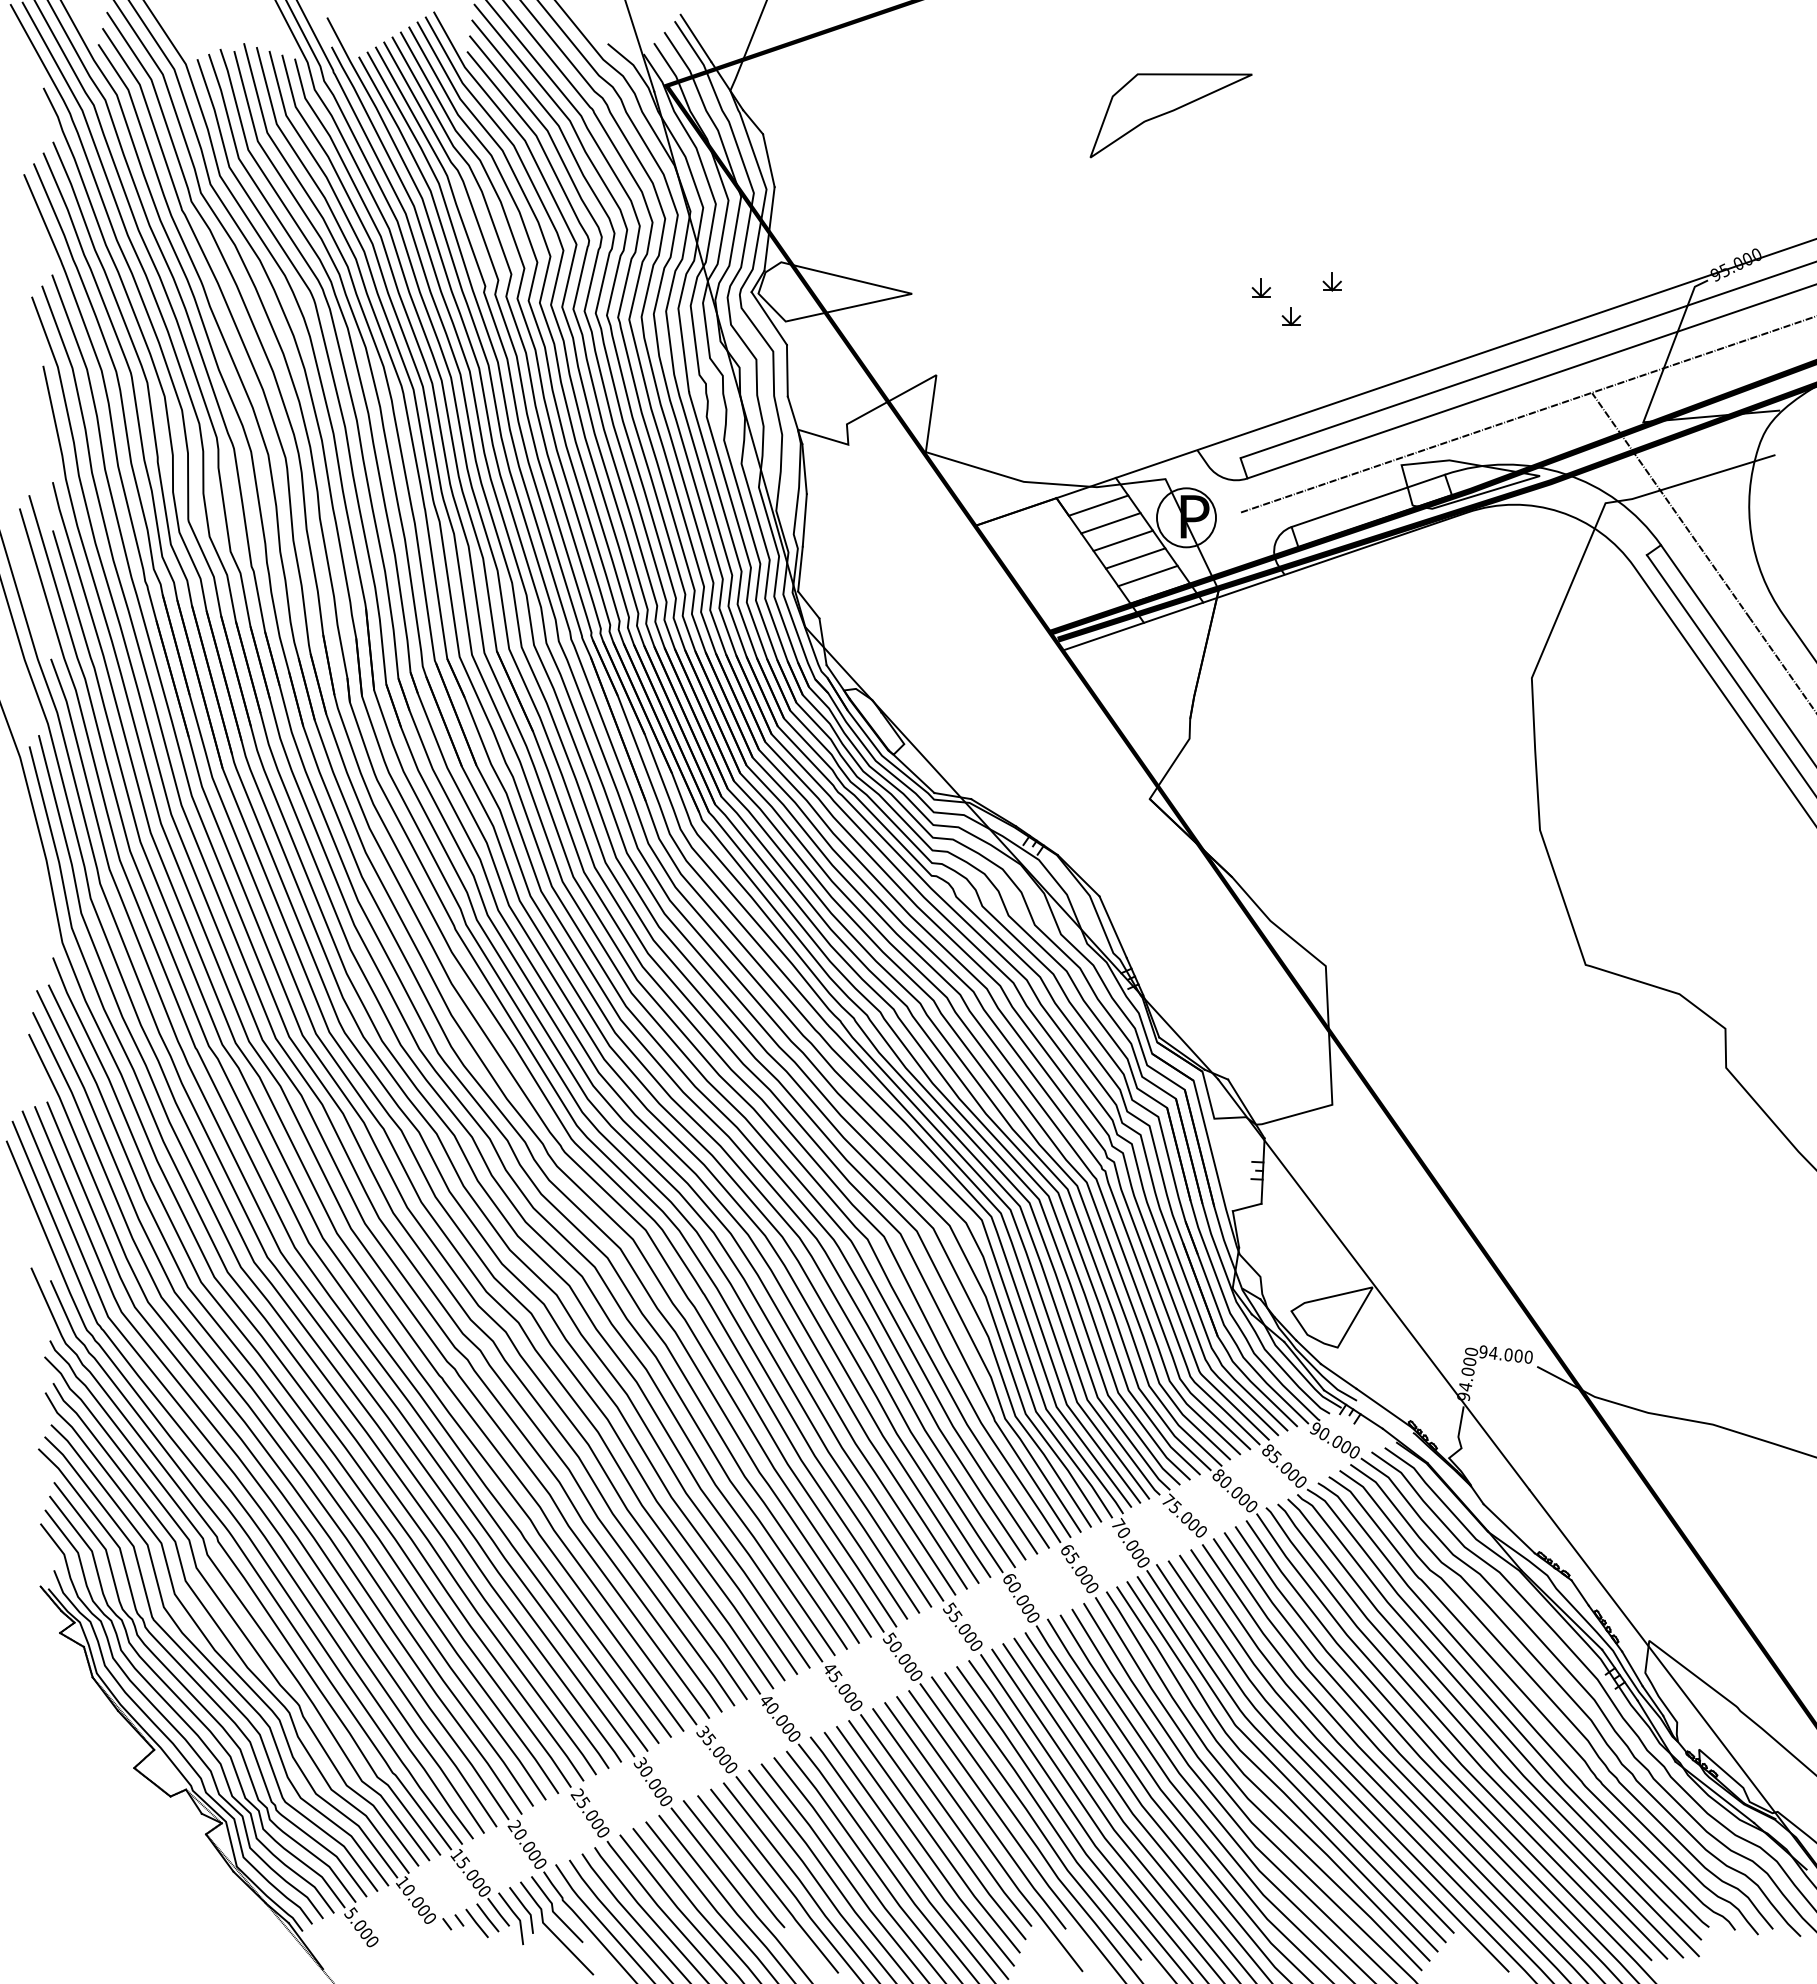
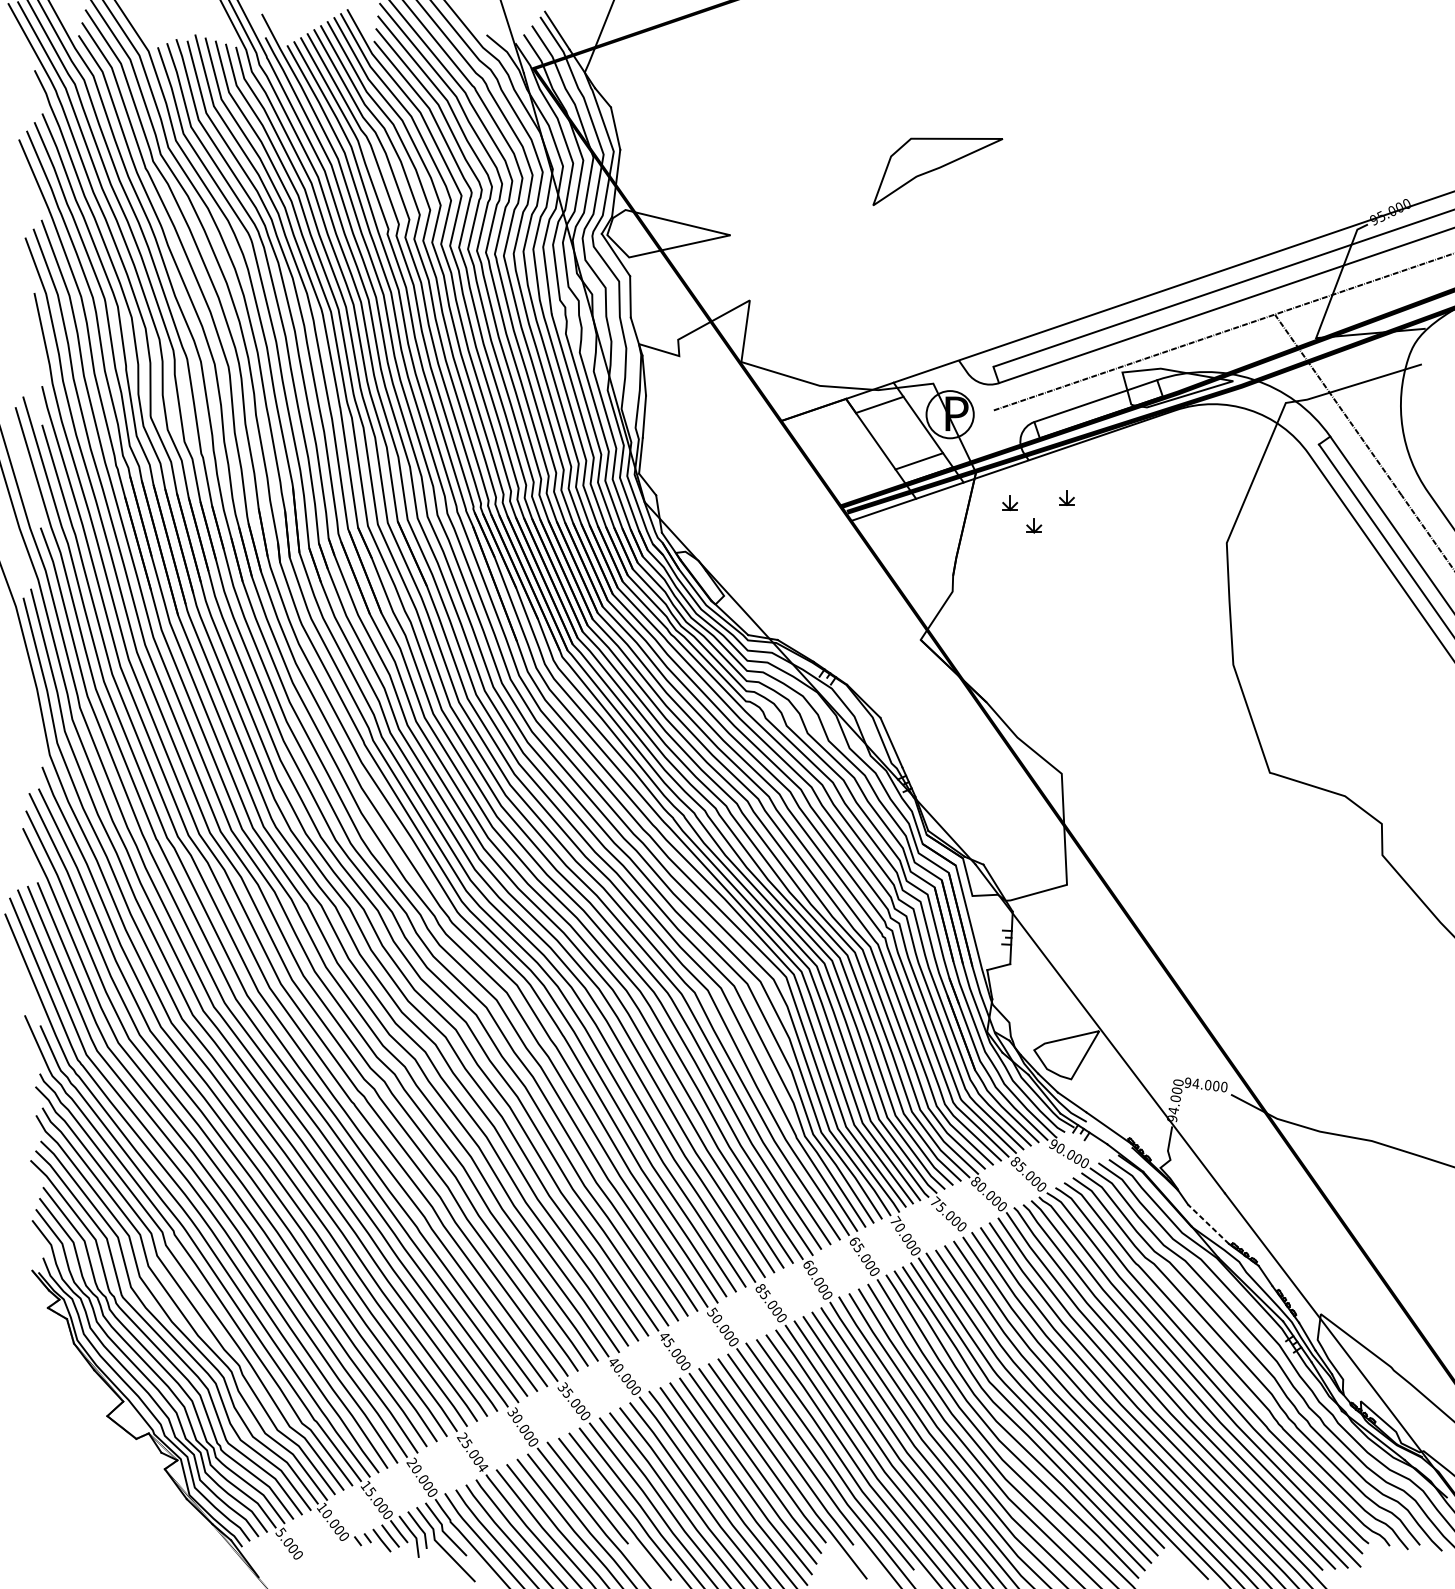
part: (1170, 115) -> (937, 171), moved
part: (1291, 307) -> (1034, 518), moved
line: (1110, 523) -> (889, 419), removed
line: (1122, 540) -> (898, 432), removed
line: (1135, 558) -> (909, 447), removed
line: (1508, 1528) -> (1208, 1224), solid -> dashed
text: (949, 1608) -> (760, 1288), 55.000 -> 85.000
text: (603, 1832) -> (483, 1467), 25.000 -> 25.004

